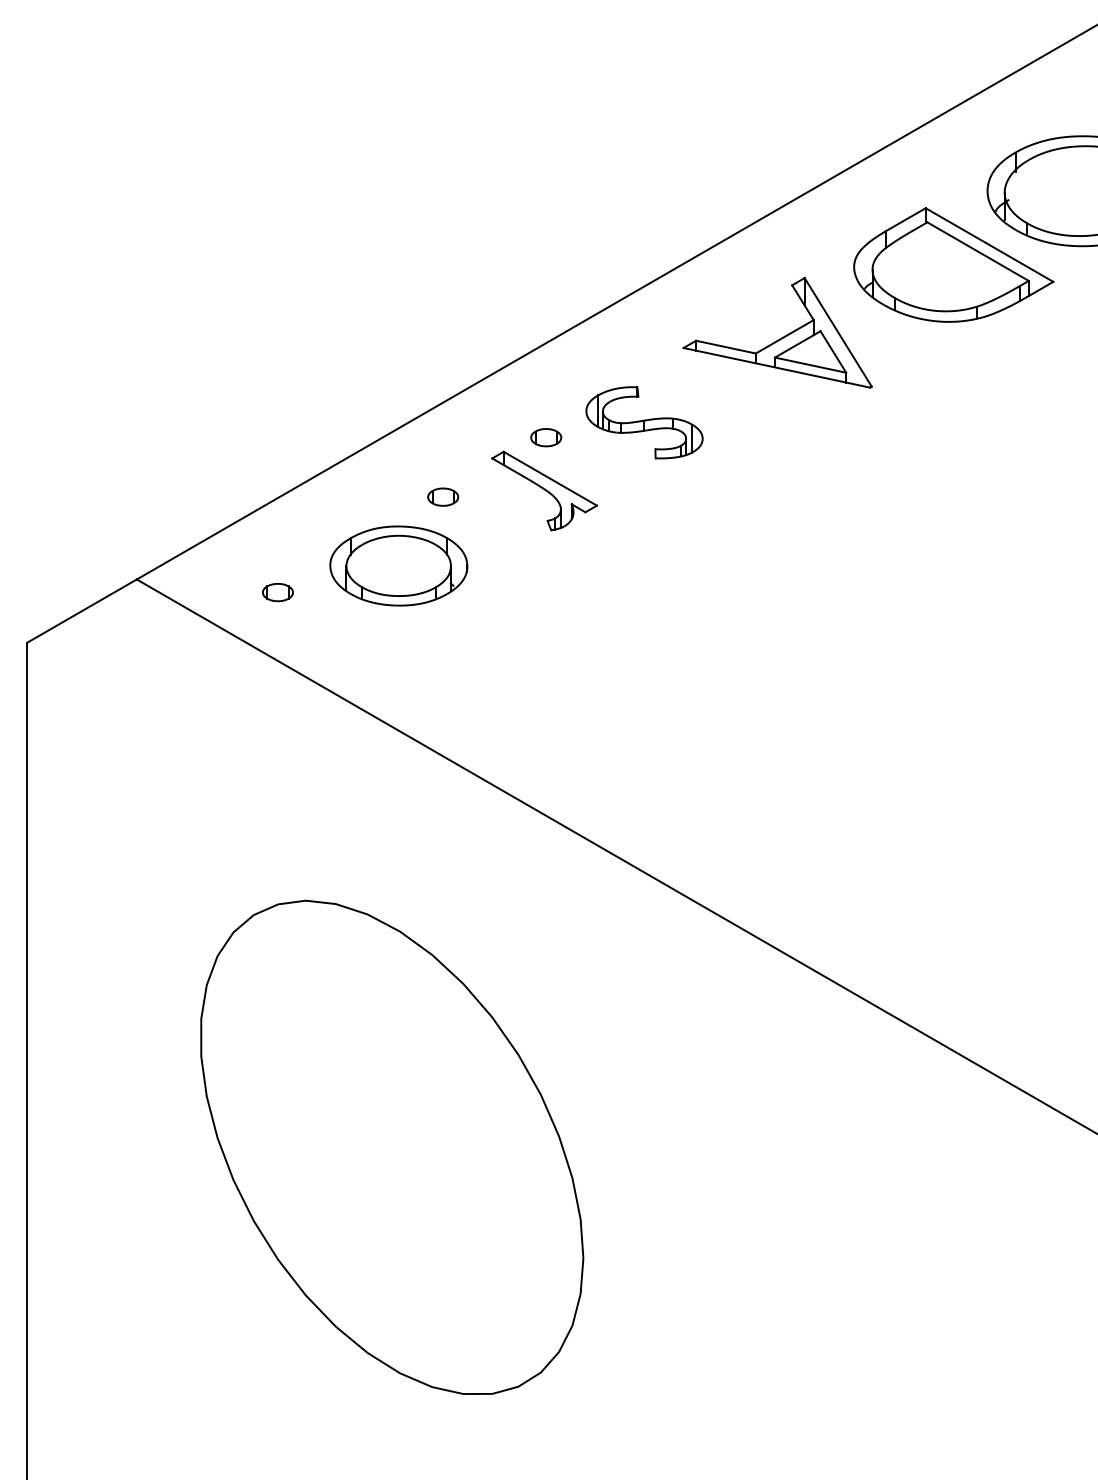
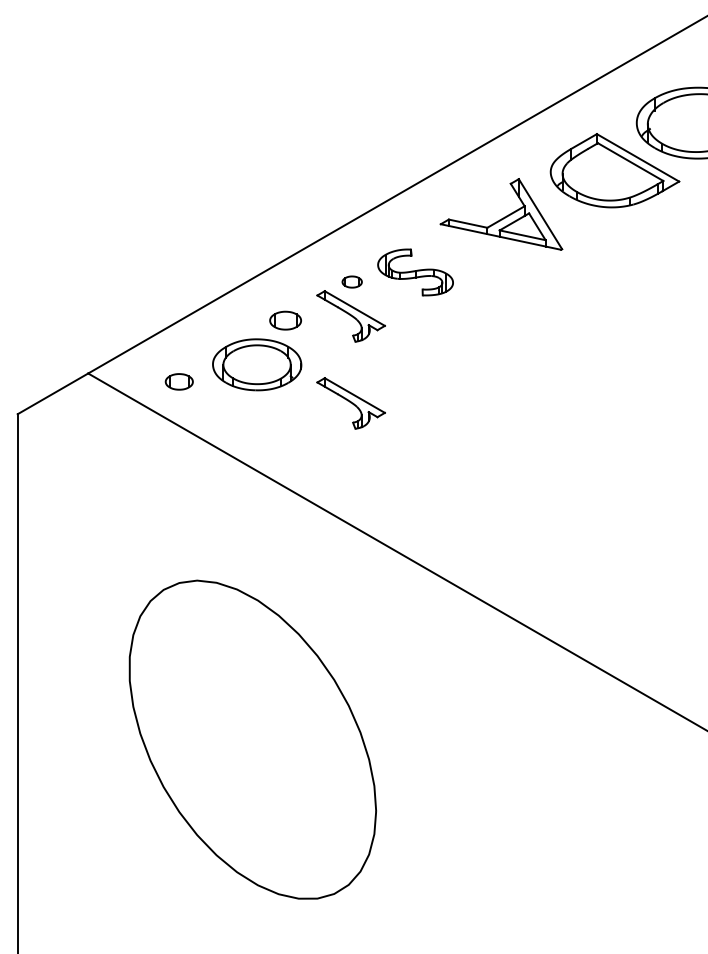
part: (442, 495) -> (285, 319), size x1.6
part: (276, 591) -> (178, 381), size x1.4
part: (543, 626) -> (350, 403), added

